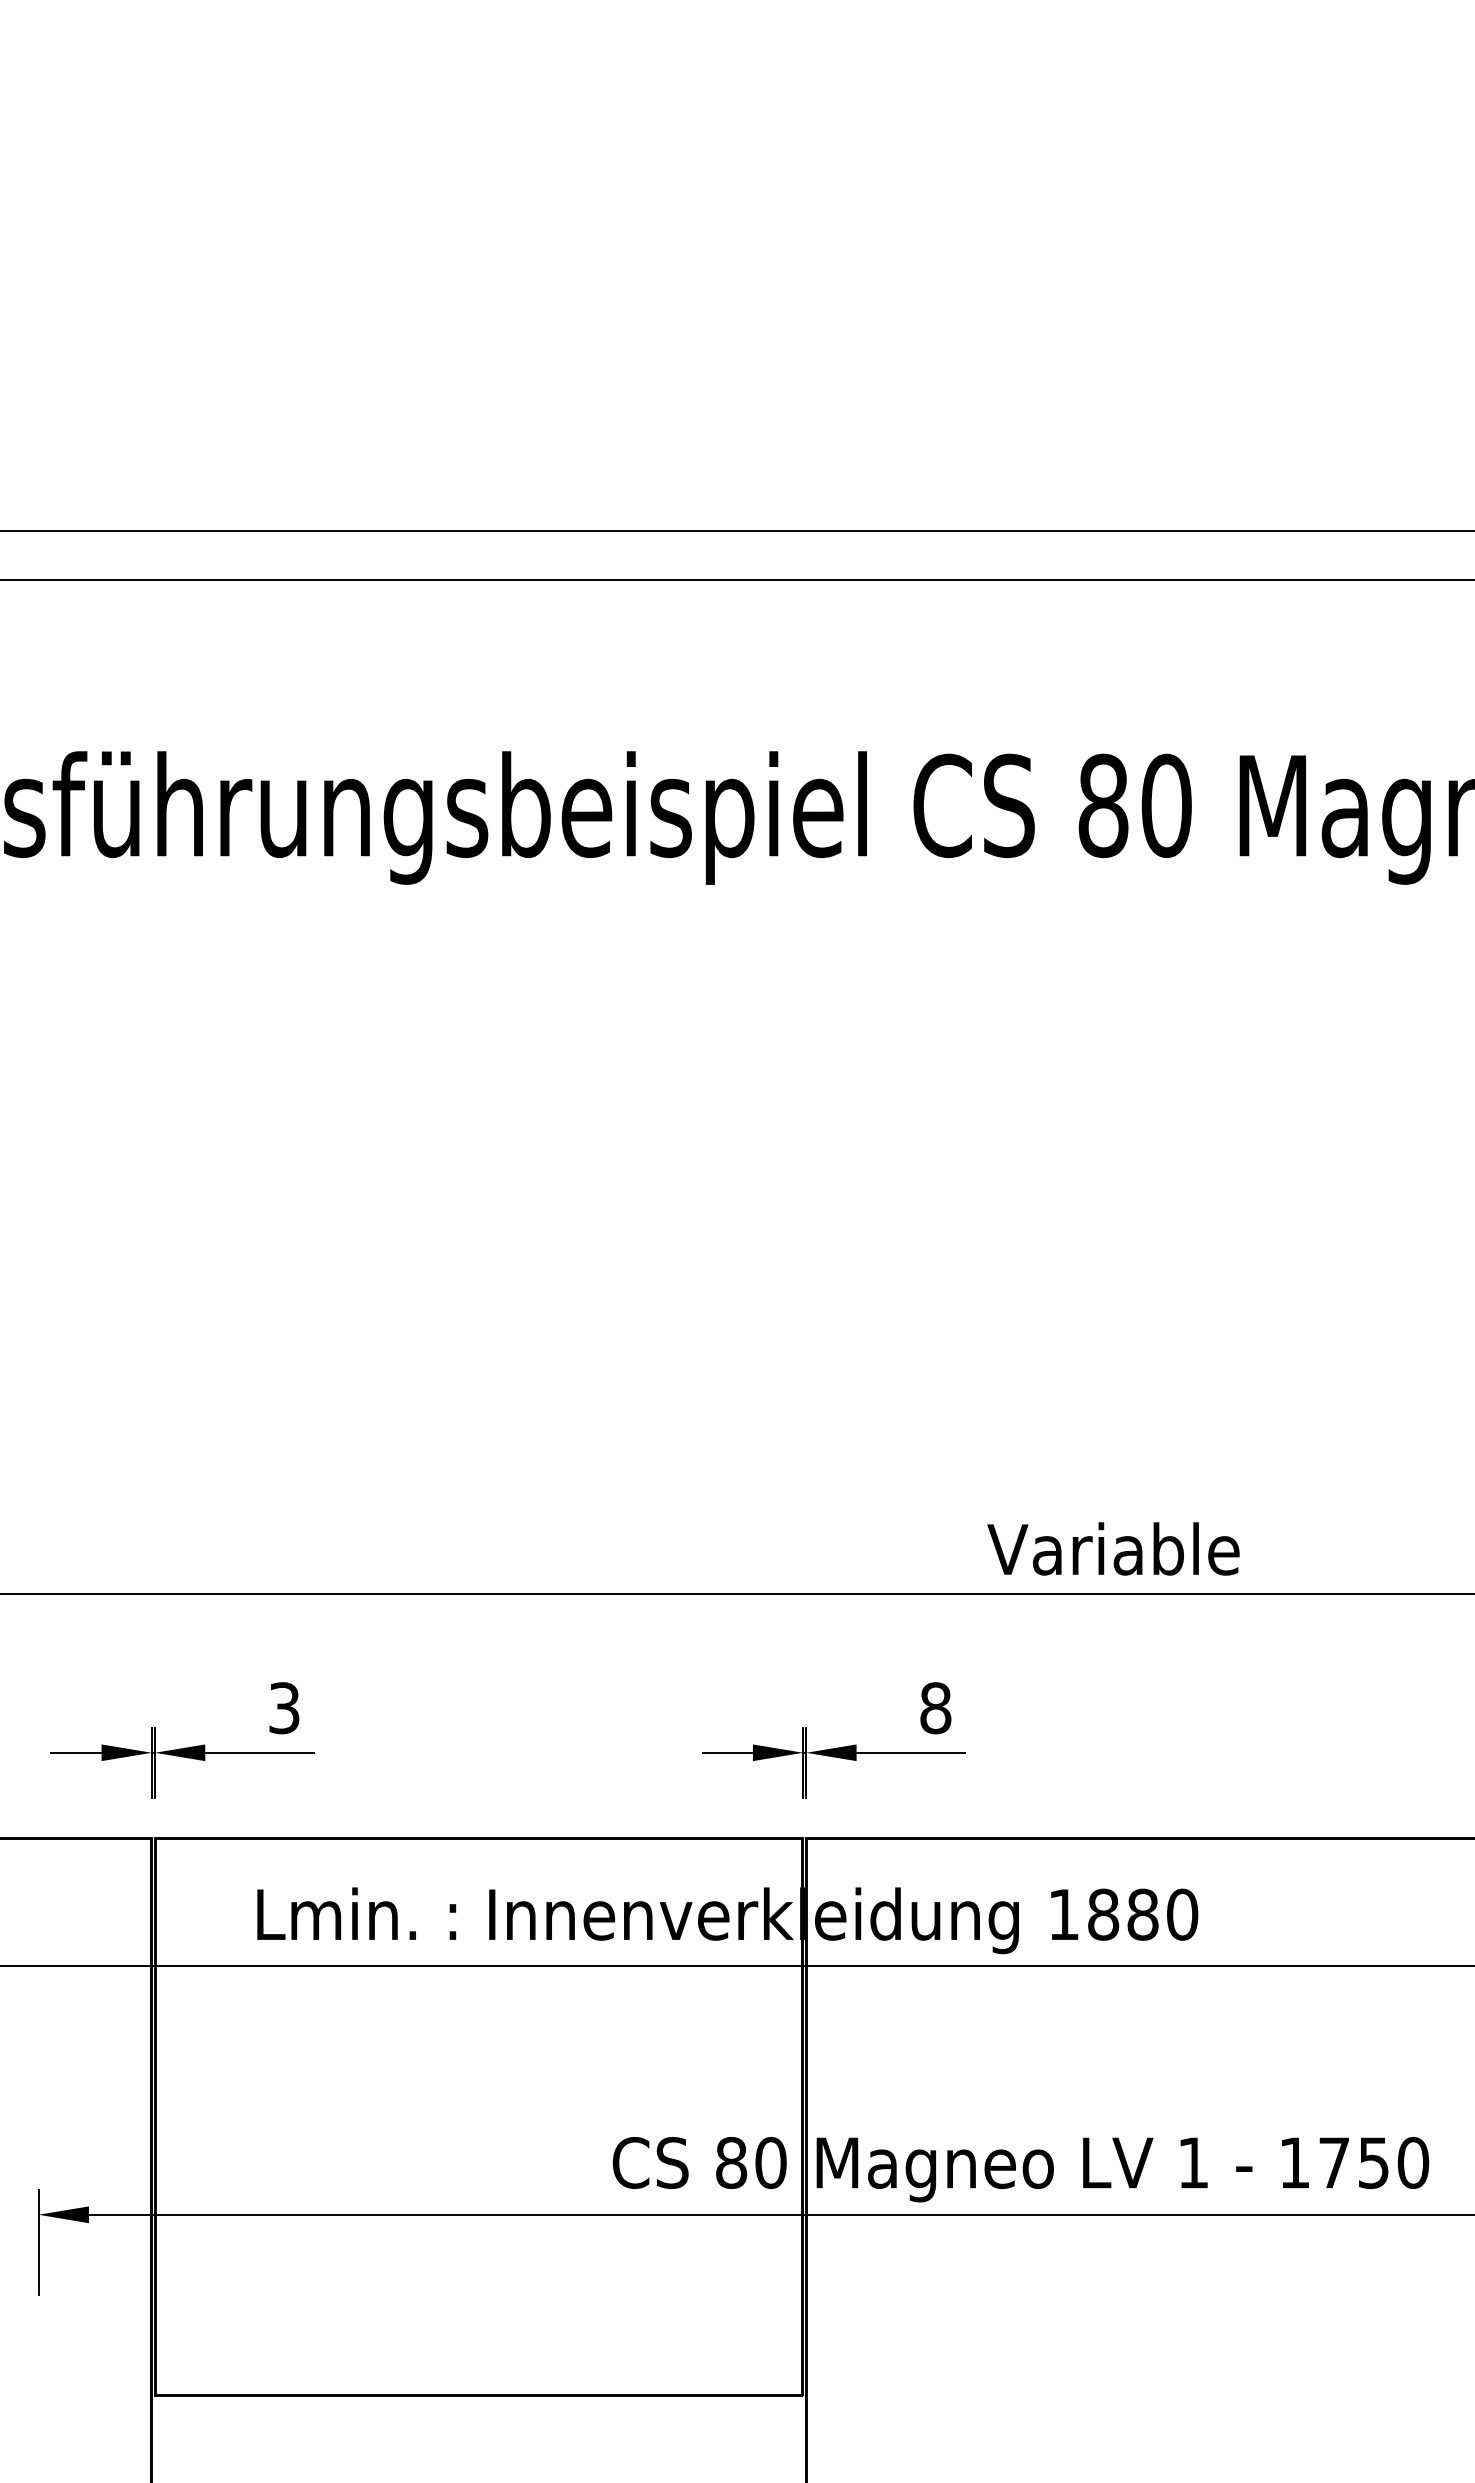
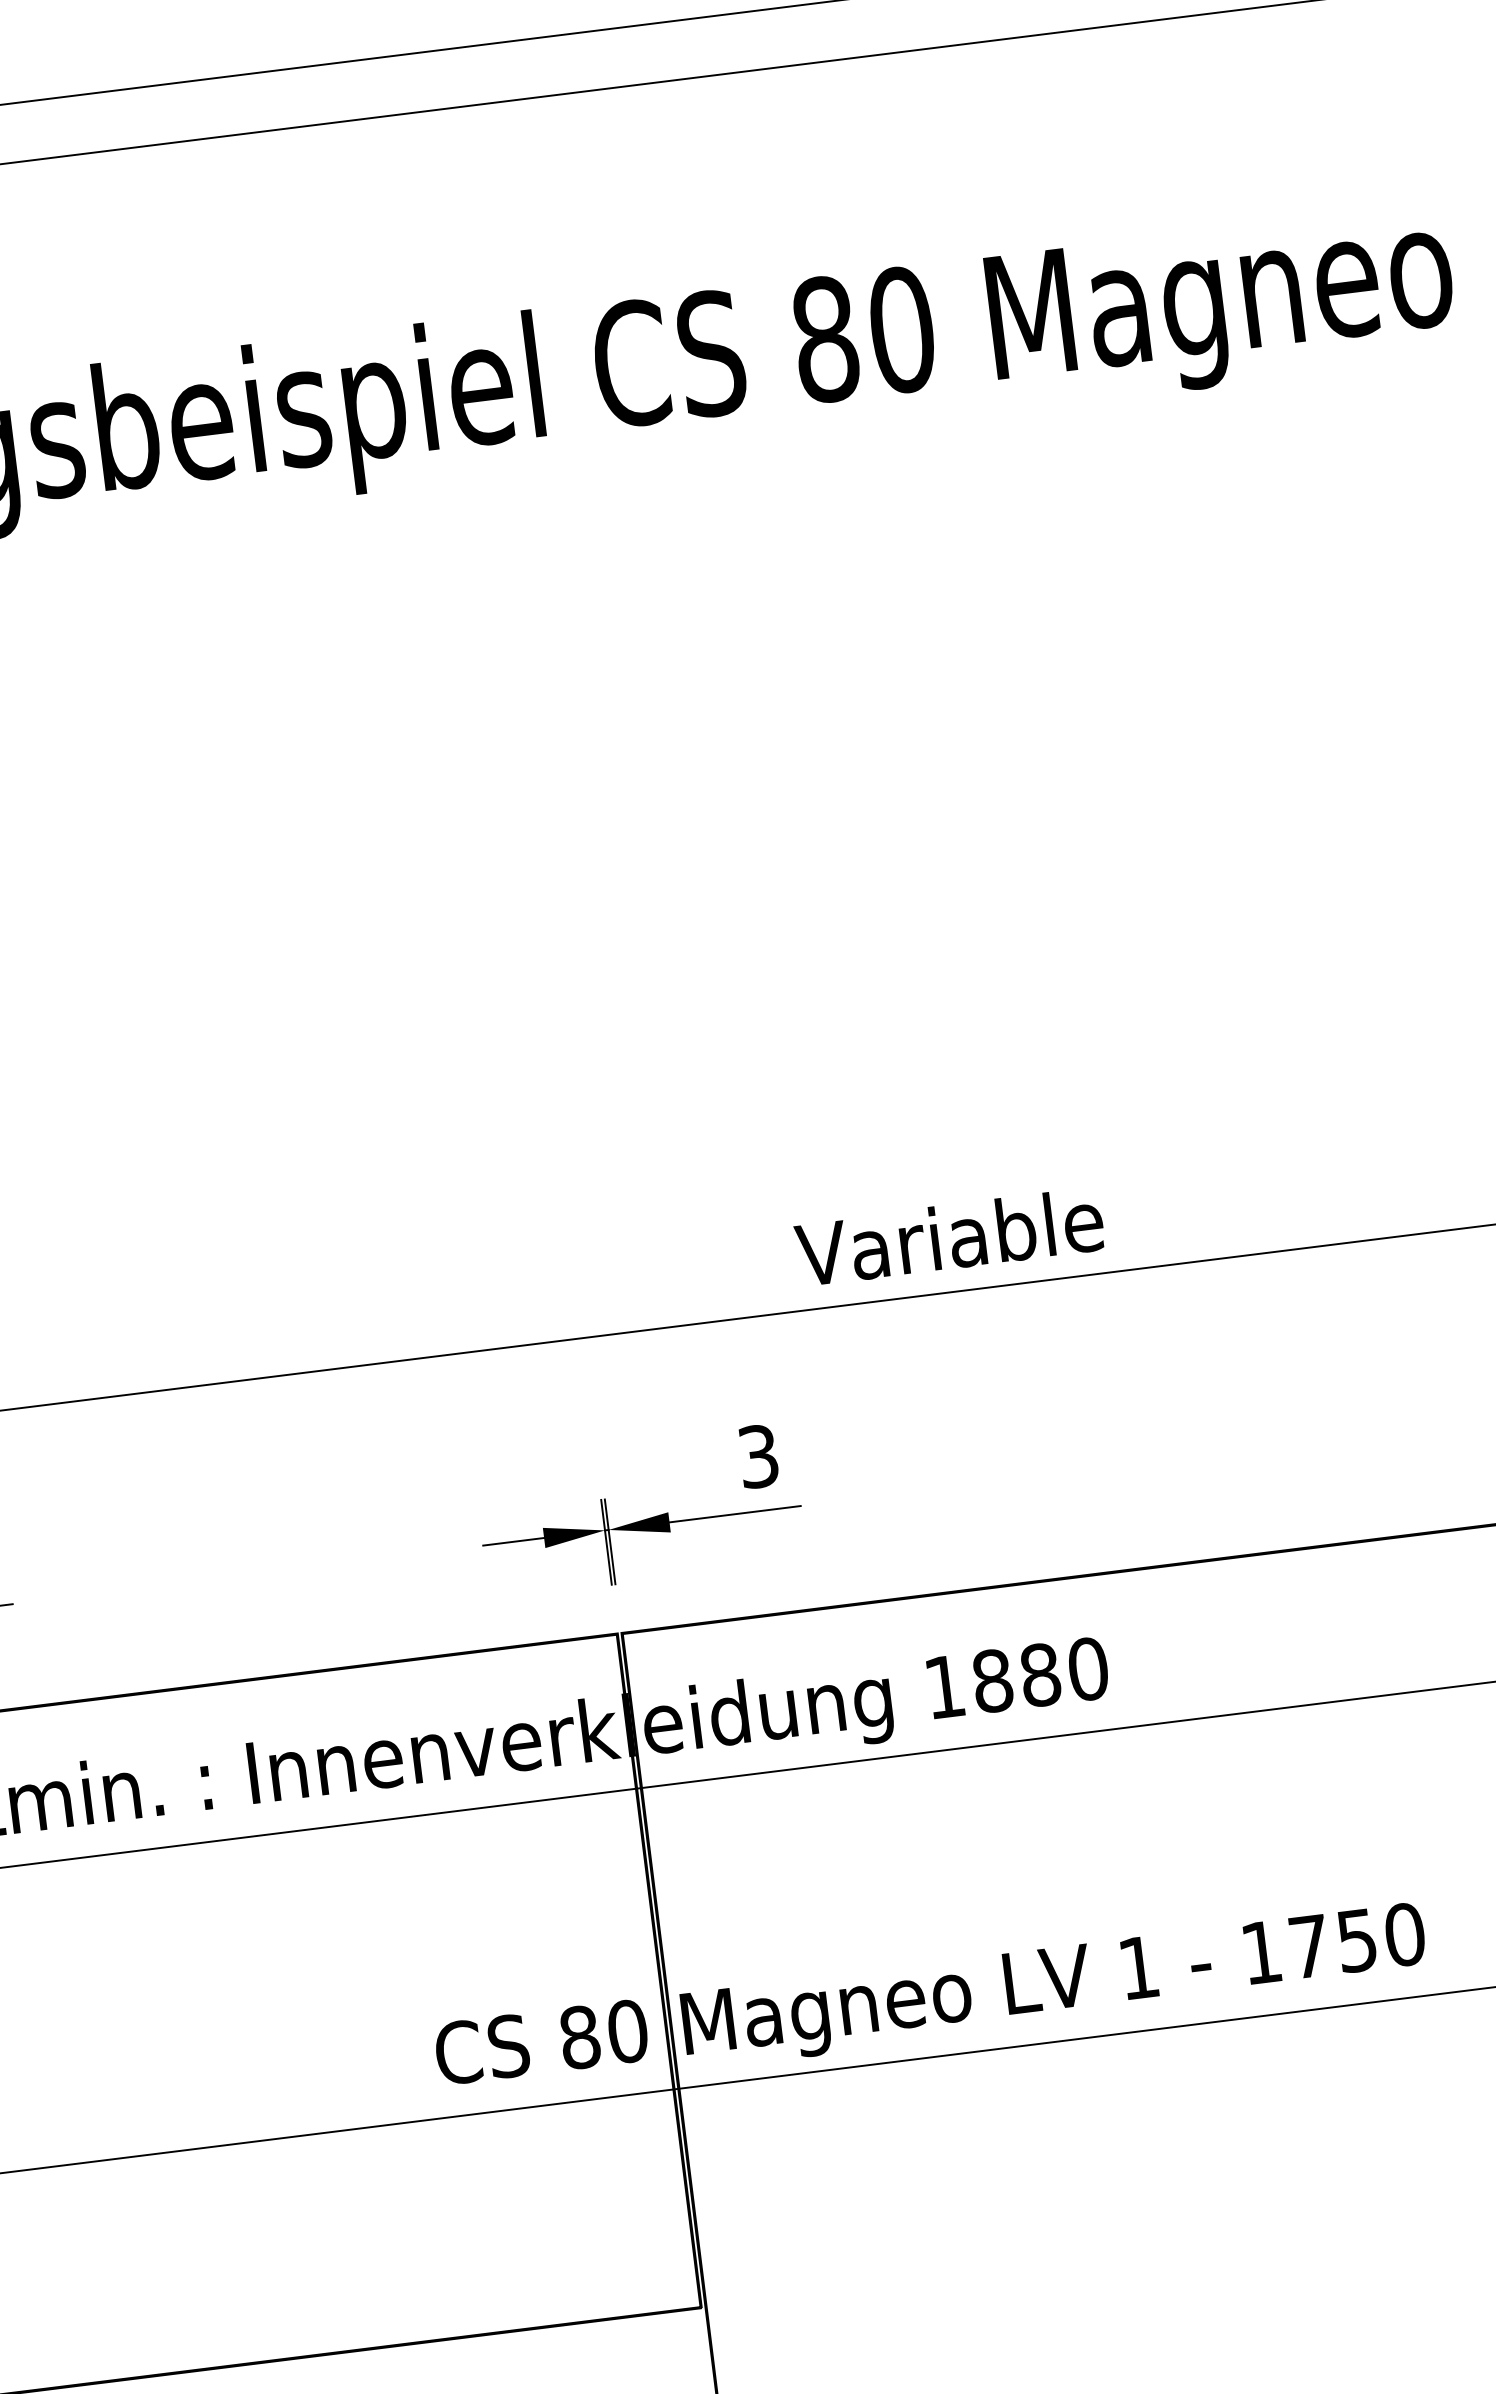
text: (935, 1708) -> (758, 1456), 8 -> 3

